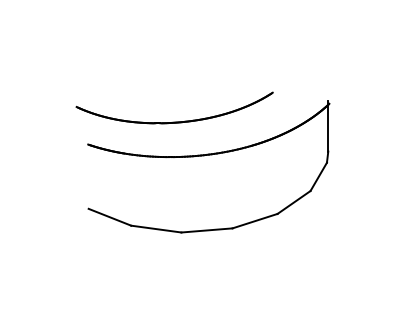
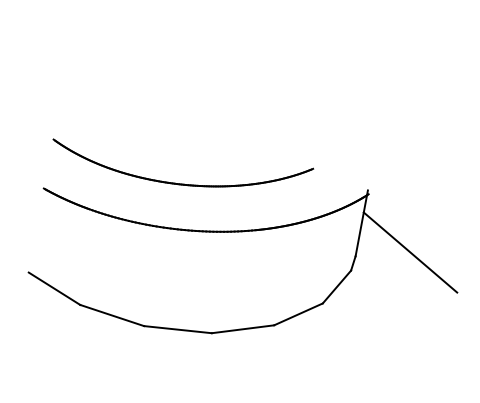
part: (174, 121) -> (177, 182), moved
line: (368, 141) -> (410, 252), added

